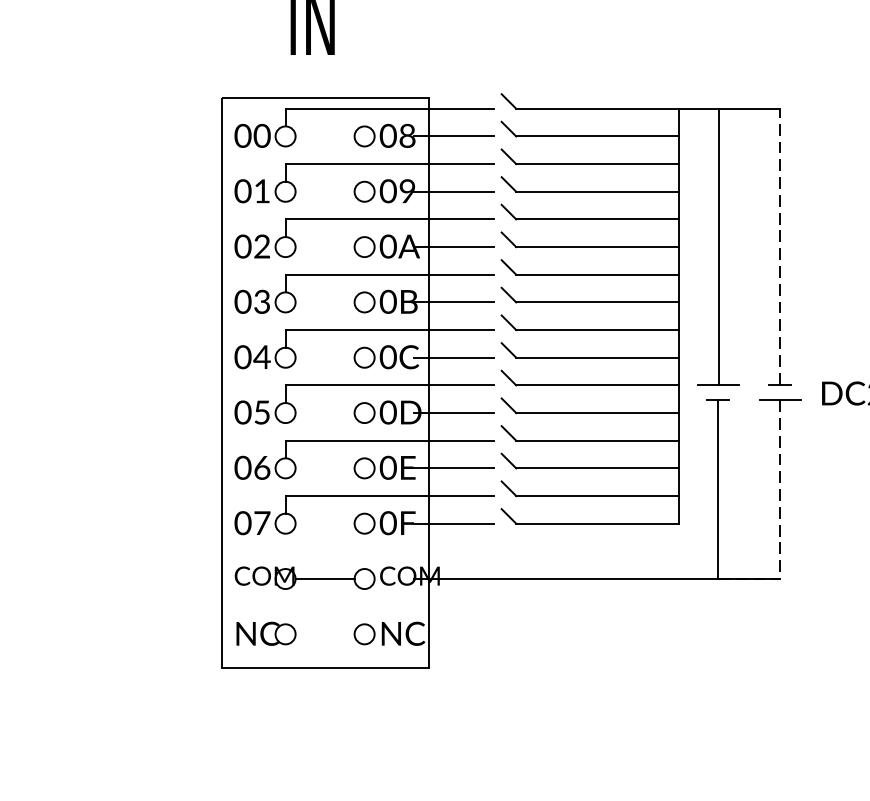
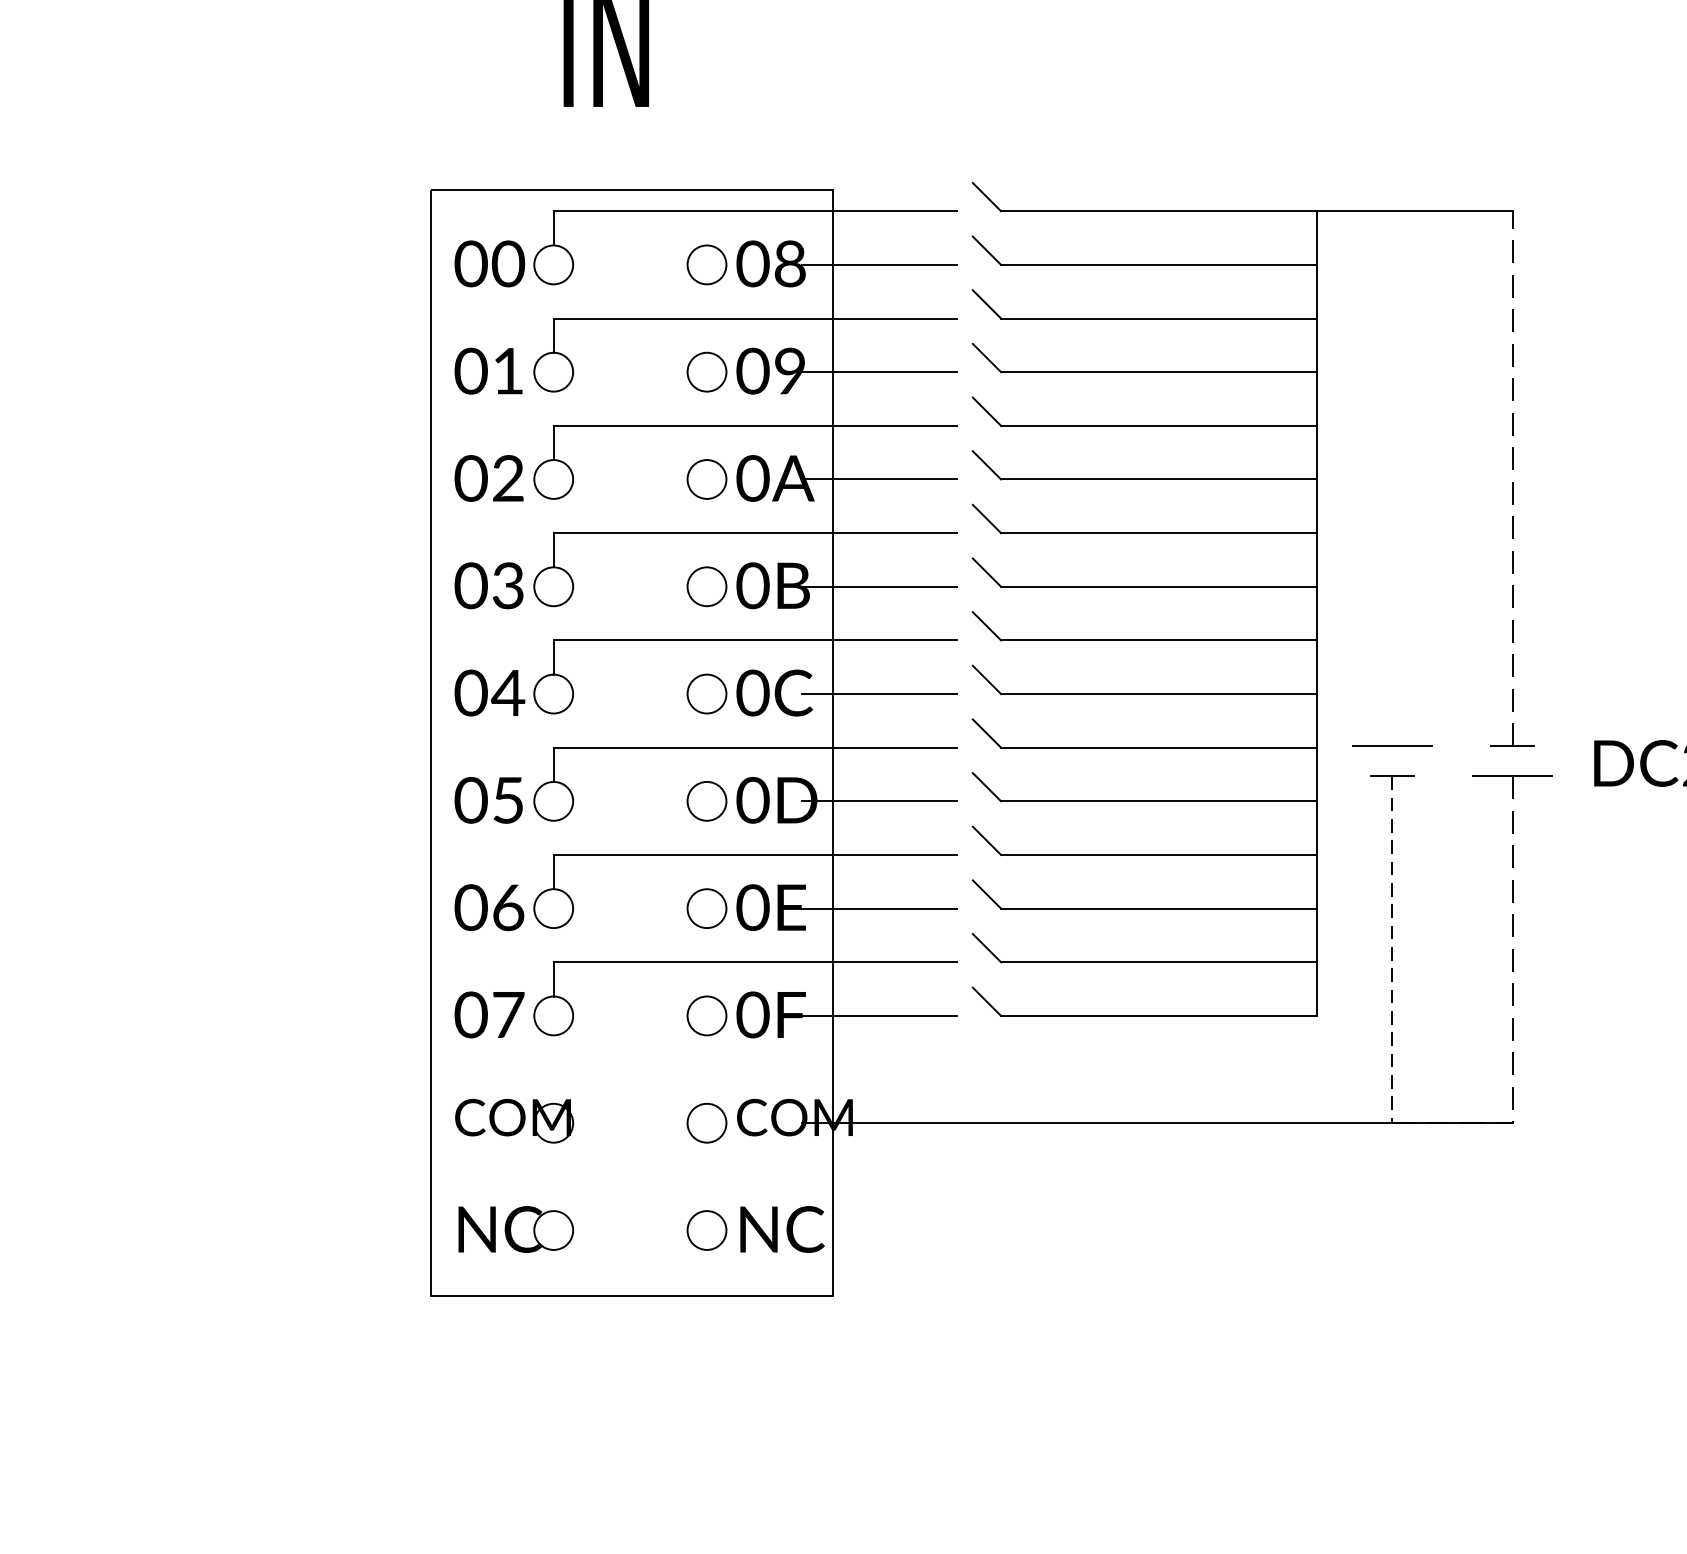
line: (719, 246) -> (1395, 478), removed
line: (718, 490) -> (1393, 951), solid -> dashed
line: (324, 579) -> (629, 1124), removed

